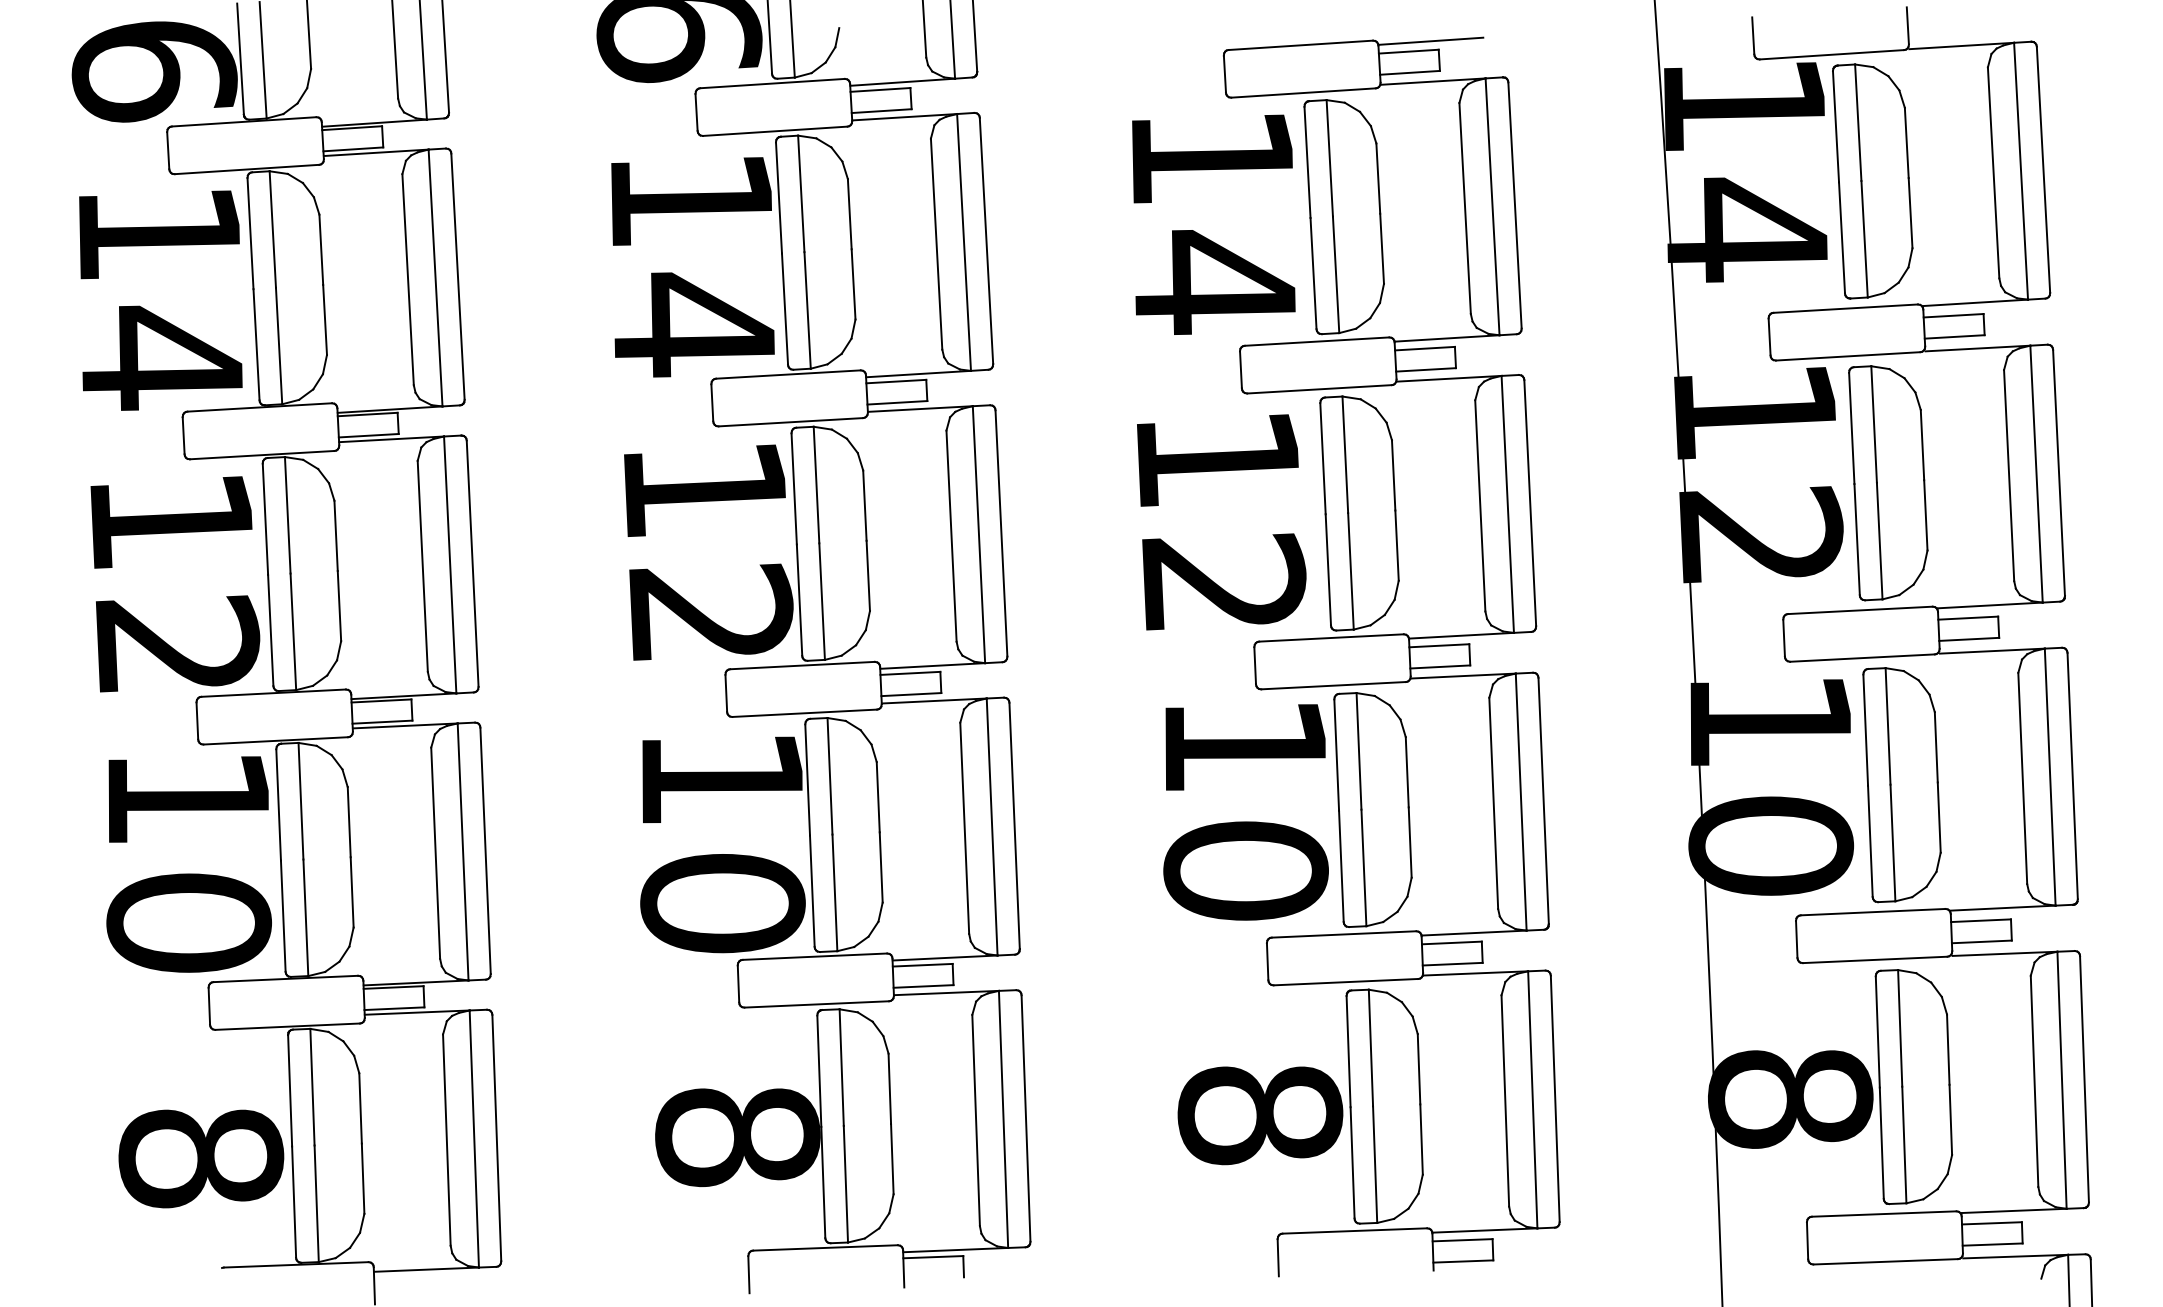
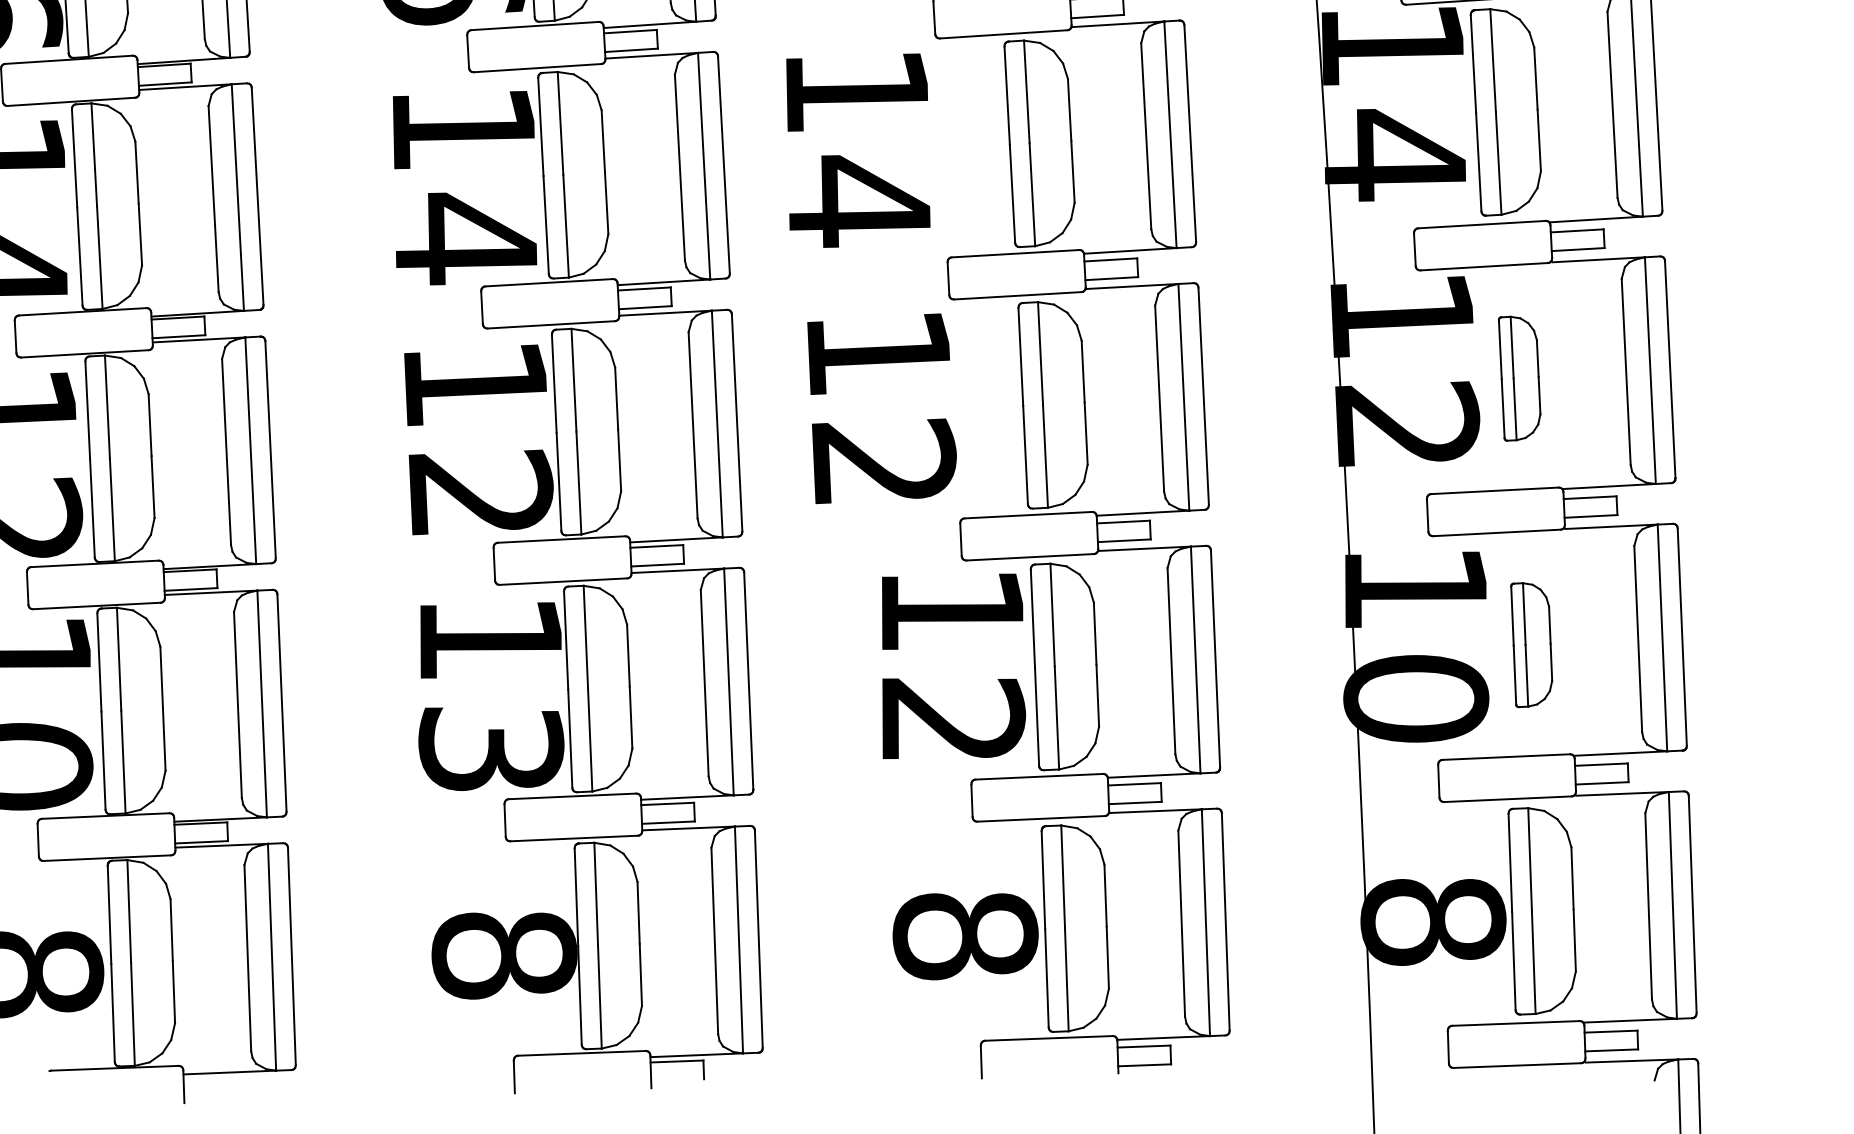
text: (1213, 224) -> (858, 150), moved
part: (1888, 483) -> (1519, 378), size x0.6
text: (1221, 522) -> (881, 408), moved
part: (1901, 785) -> (1531, 645), size x0.6
text: (1245, 870) -> (952, 720), 10 -> 12
text: (722, 903) -> (491, 749), 10 -> 13

